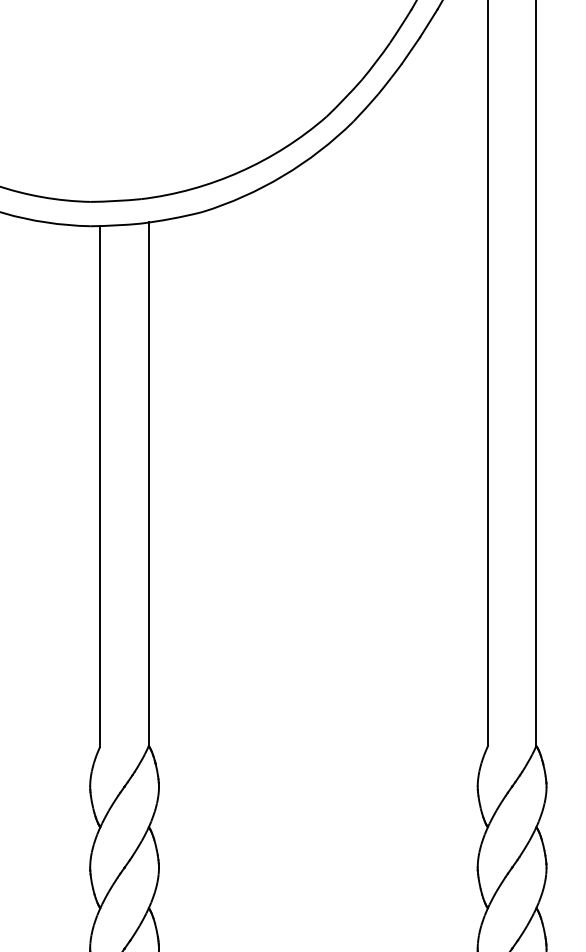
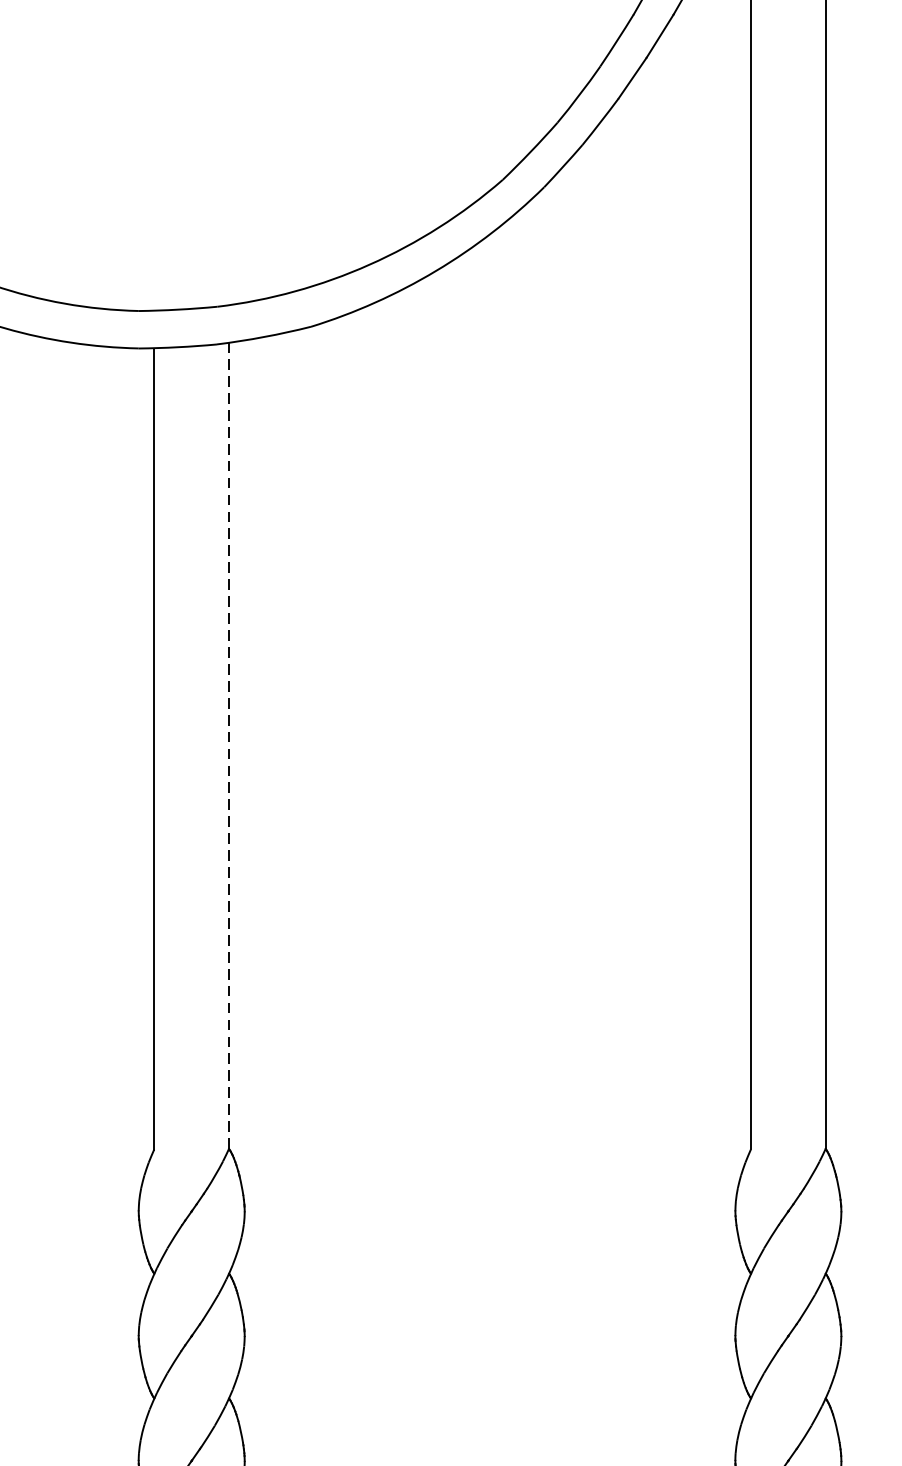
line: (148, 484) -> (228, 746), solid -> dashed

